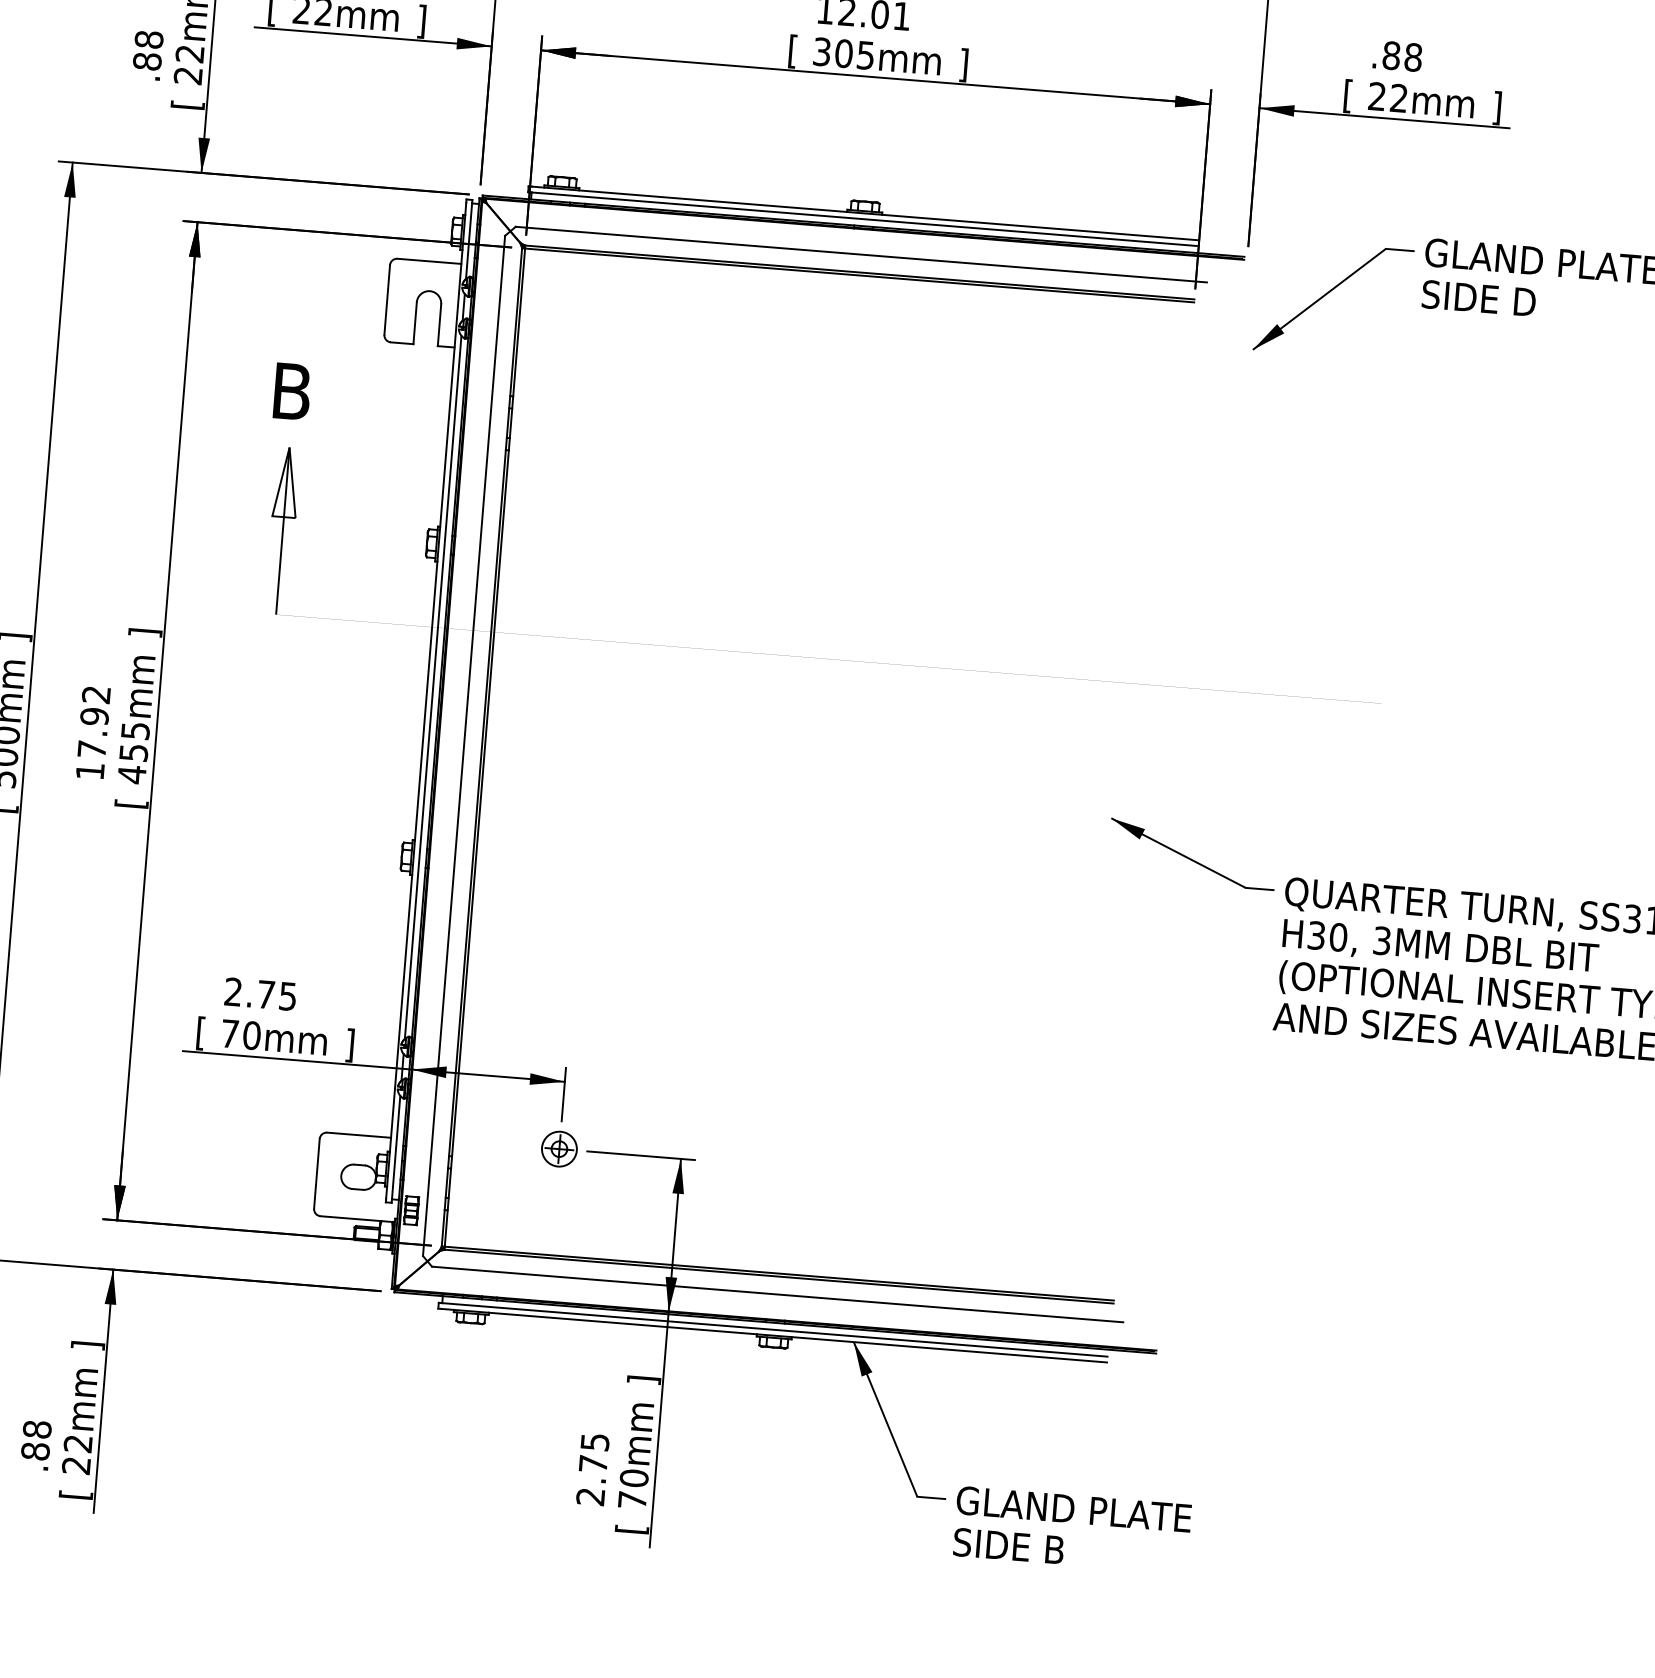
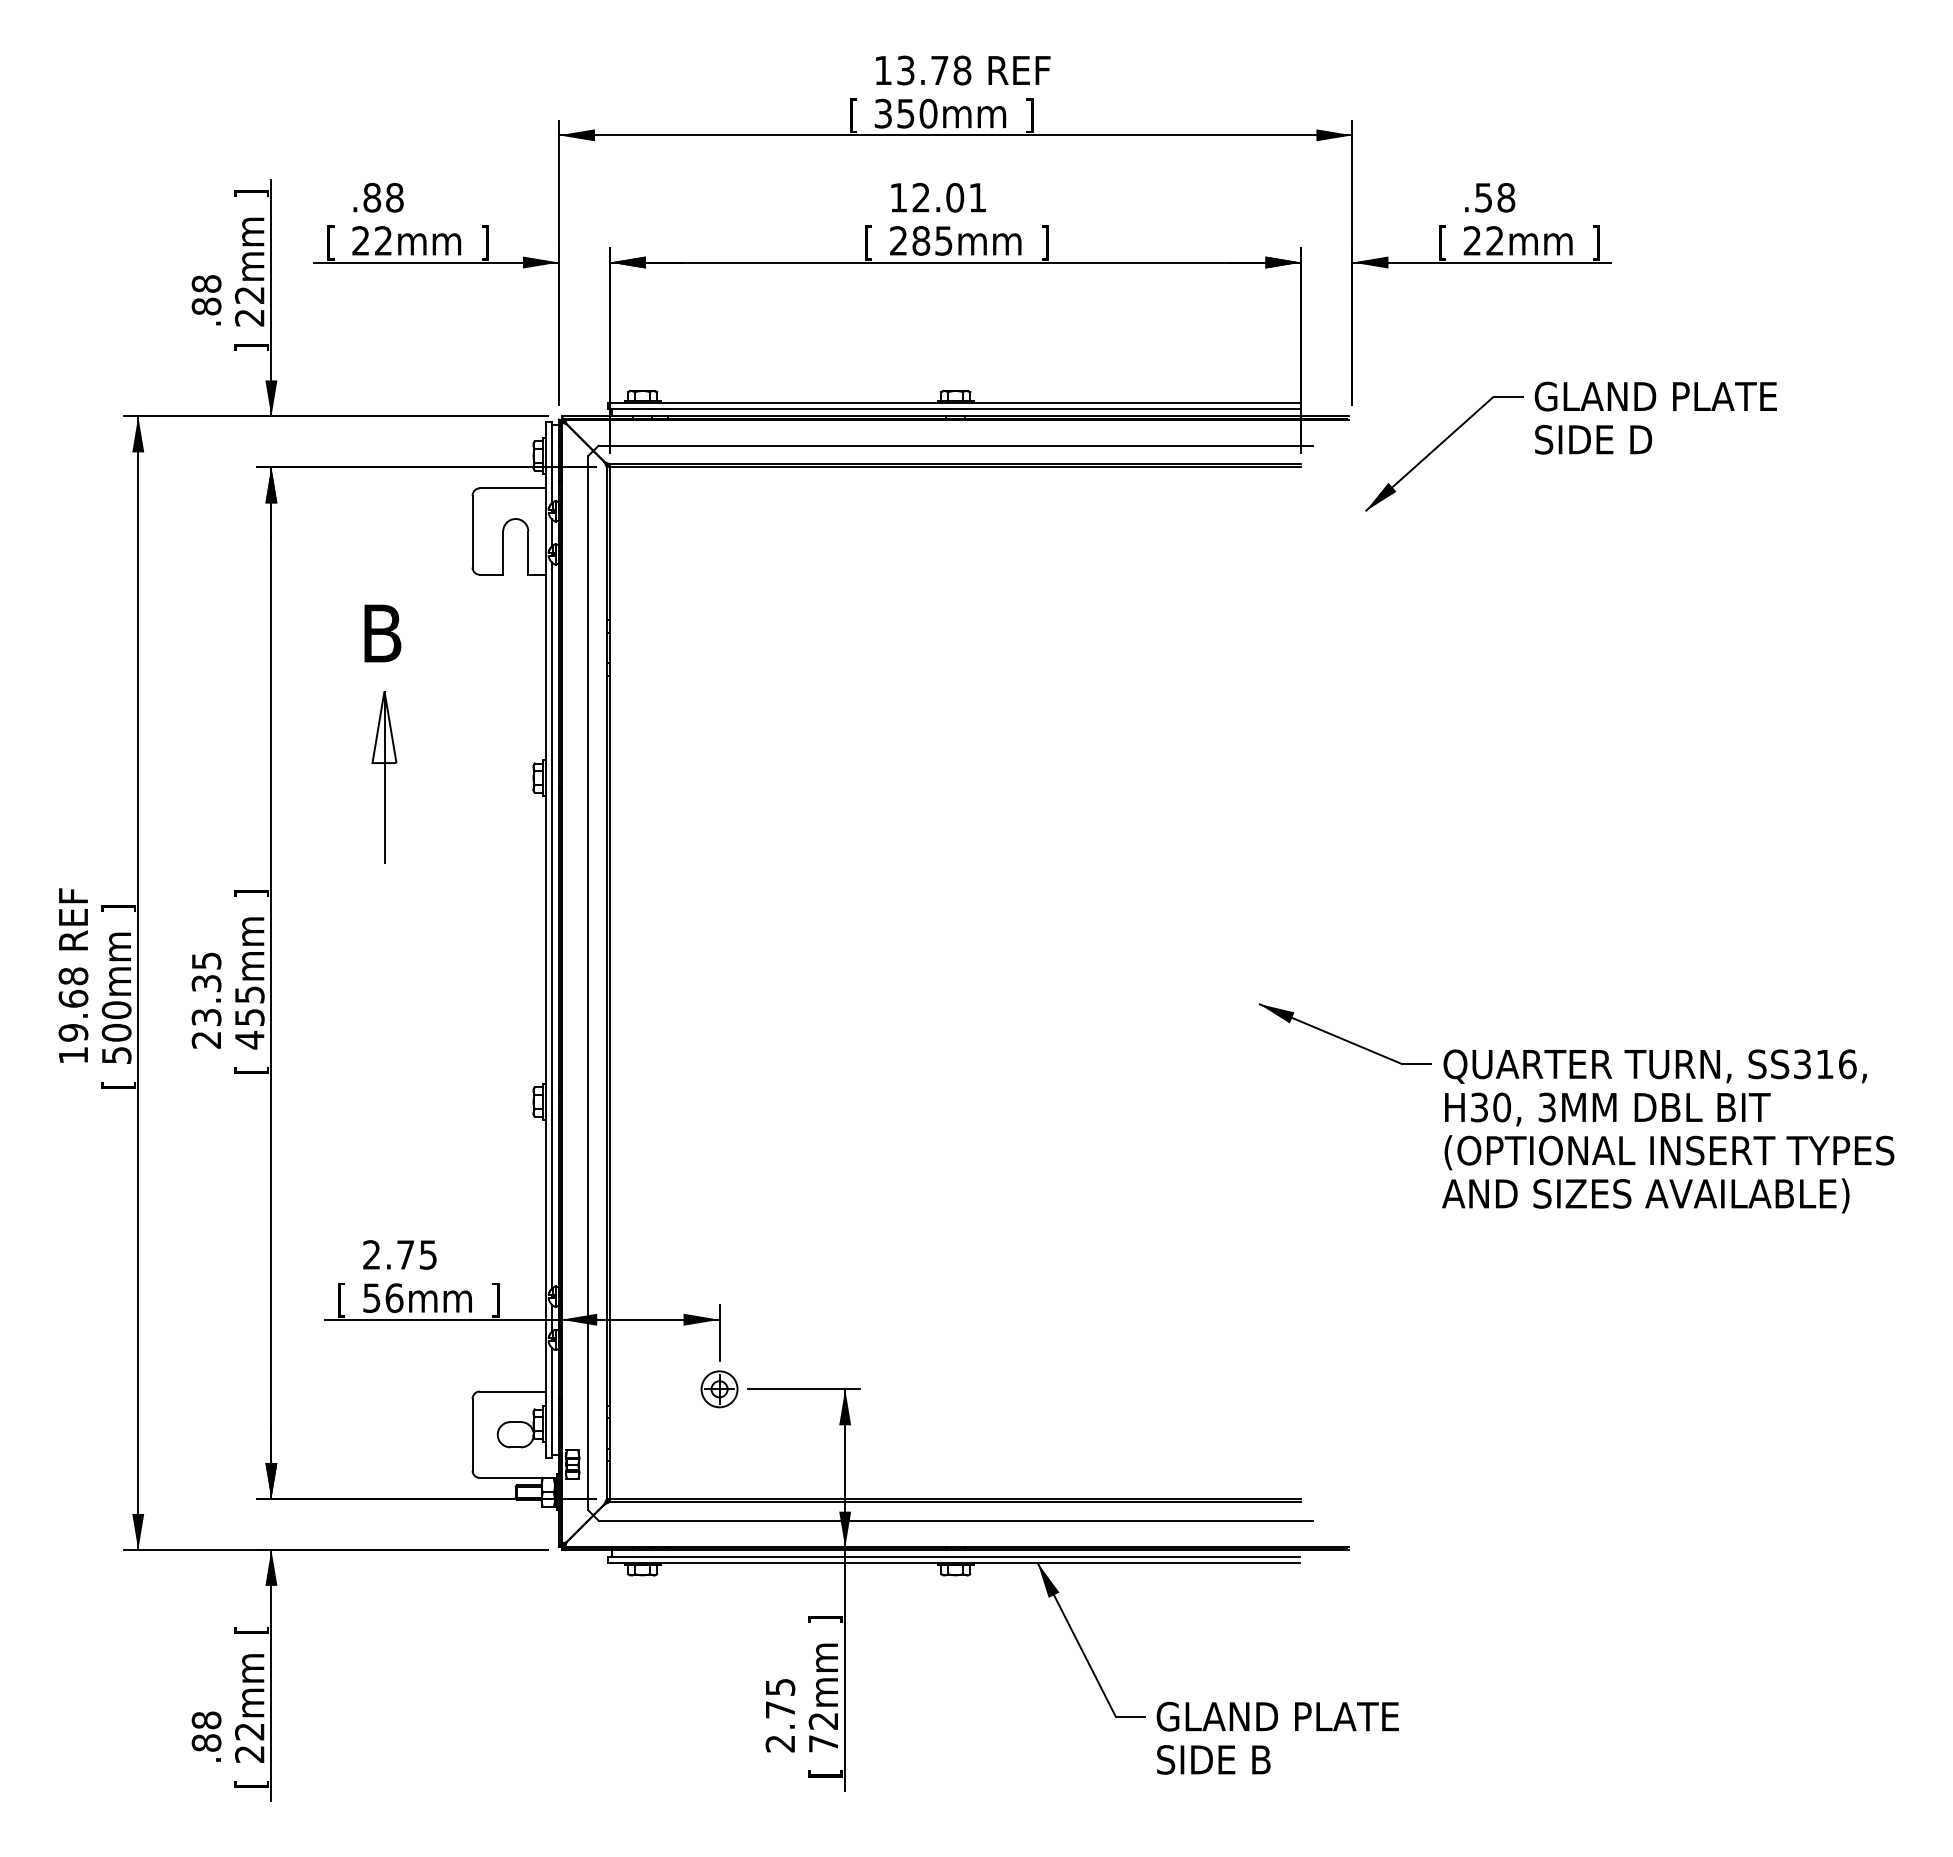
text: (833, 52) -> (910, 240), 305mm -> 285mm
text: (1391, 55) -> (1483, 197), .88 -> .58
text: (187, 104) -> (251, 347), [ -> ]
text: (93, 732) -> (206, 1000), 17.92 -> 23.35
text: (241, 1034) -> (383, 1297), 70mm -> 56mm
text: (87, 1345) -> (251, 1629), ] -> [
text: (634, 1478) -> (823, 1721), 70mm -> 72mm

